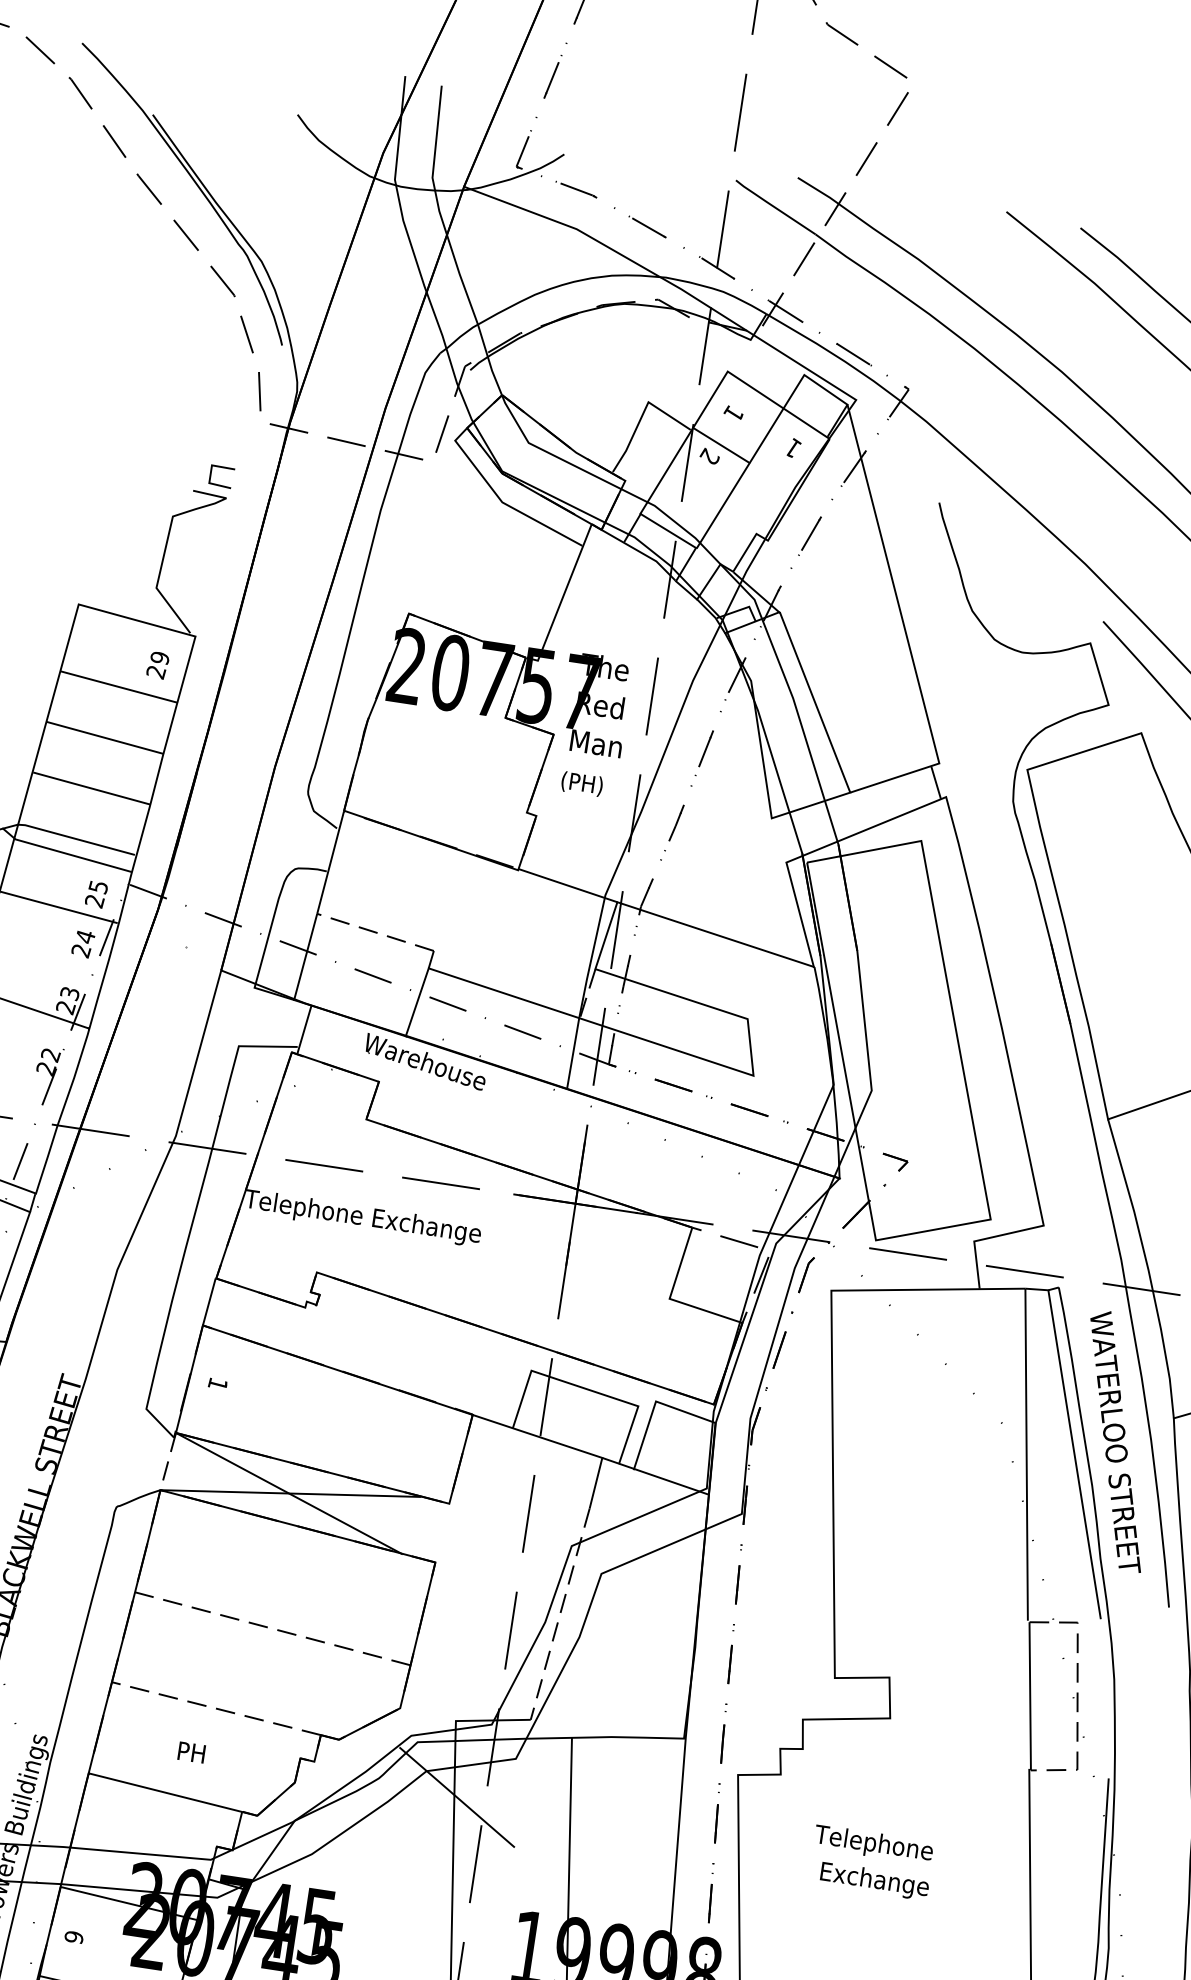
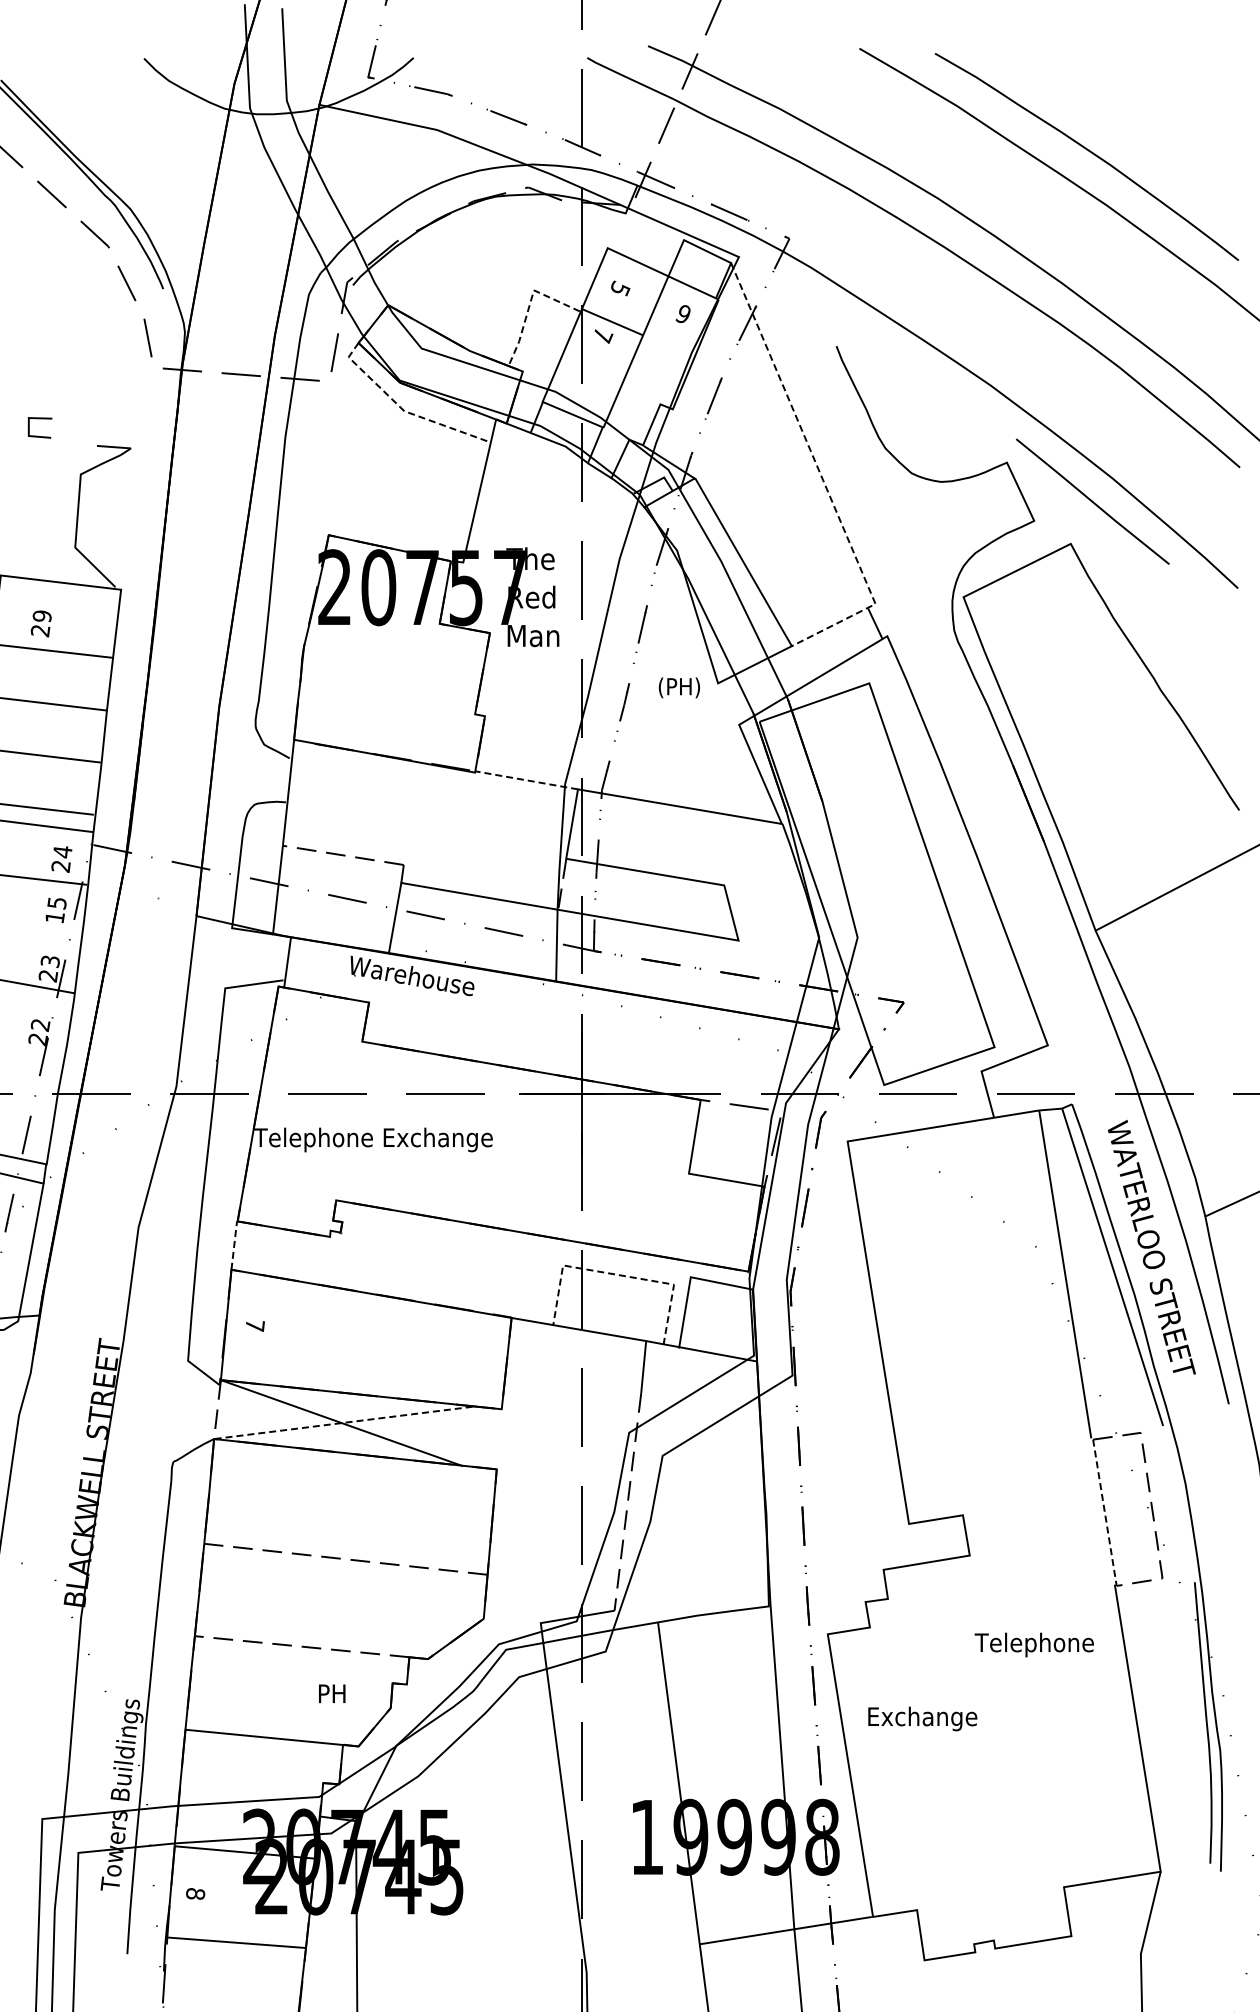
text: (733, 413) -> (619, 288), 1 -> 5
line: (643, 414) -> (530, 303), solid -> dashed
text: (792, 447) -> (683, 313), 1 -> 6
text: (709, 456) -> (602, 334), 2 -> 7
line: (222, 468) -> (39, 419), moved
line: (500, 500) -> (402, 409), solid -> dashed
line: (904, 630) -> (821, 477), solid -> dashed
text: (157, 664) -> (40, 623), moved
text: (581, 783) -> (678, 687), moved
line: (567, 885) -> (526, 780), solid -> dashed
text: (98, 887) -> (62, 852), 25 -> 24
text: (82, 943) -> (55, 910), 24 -> 15
line: (209, 1301) -> (234, 1245), solid -> dashed
text: (217, 1383) -> (254, 1325), 1 -> 7
line: (585, 1389) -> (619, 1275), solid -> dashed
line: (289, 1493) -> (342, 1422), solid -> dashed
line: (1030, 1697) -> (1105, 1513), solid -> dashed
text: (192, 1752) -> (332, 1693), moved
line: (457, 1797) -> (553, 1698), removed
text: (872, 1844) -> (1033, 1644), moved
text: (874, 1880) -> (922, 1718), moved
text: (74, 1936) -> (195, 1893), 6 -> 8

